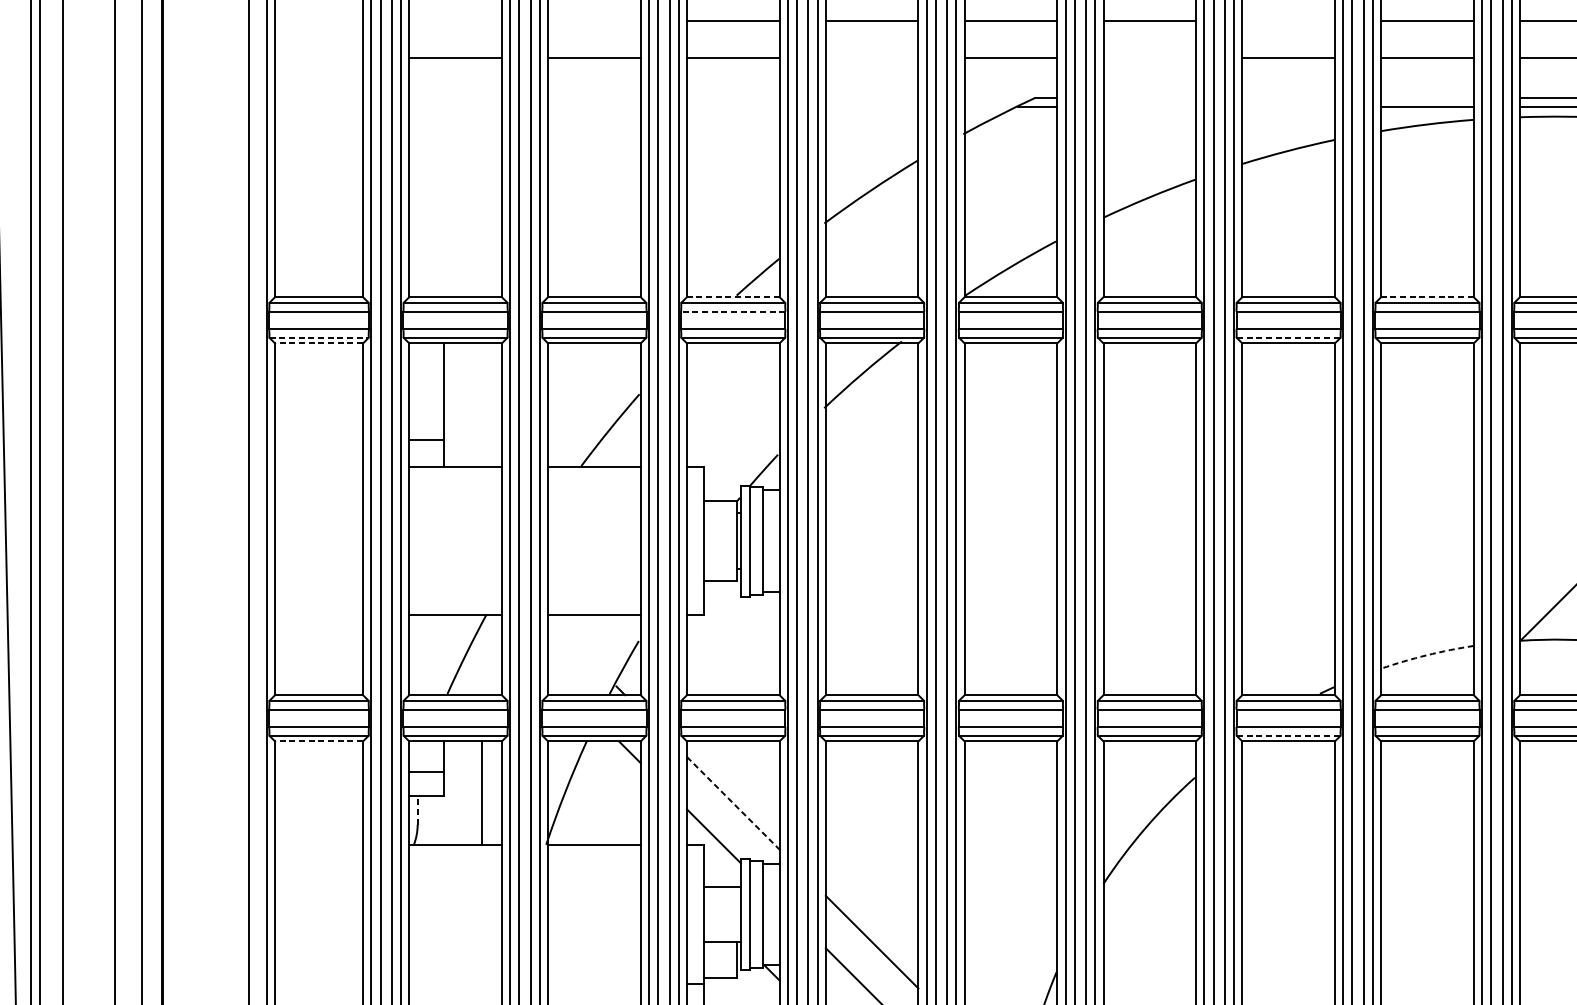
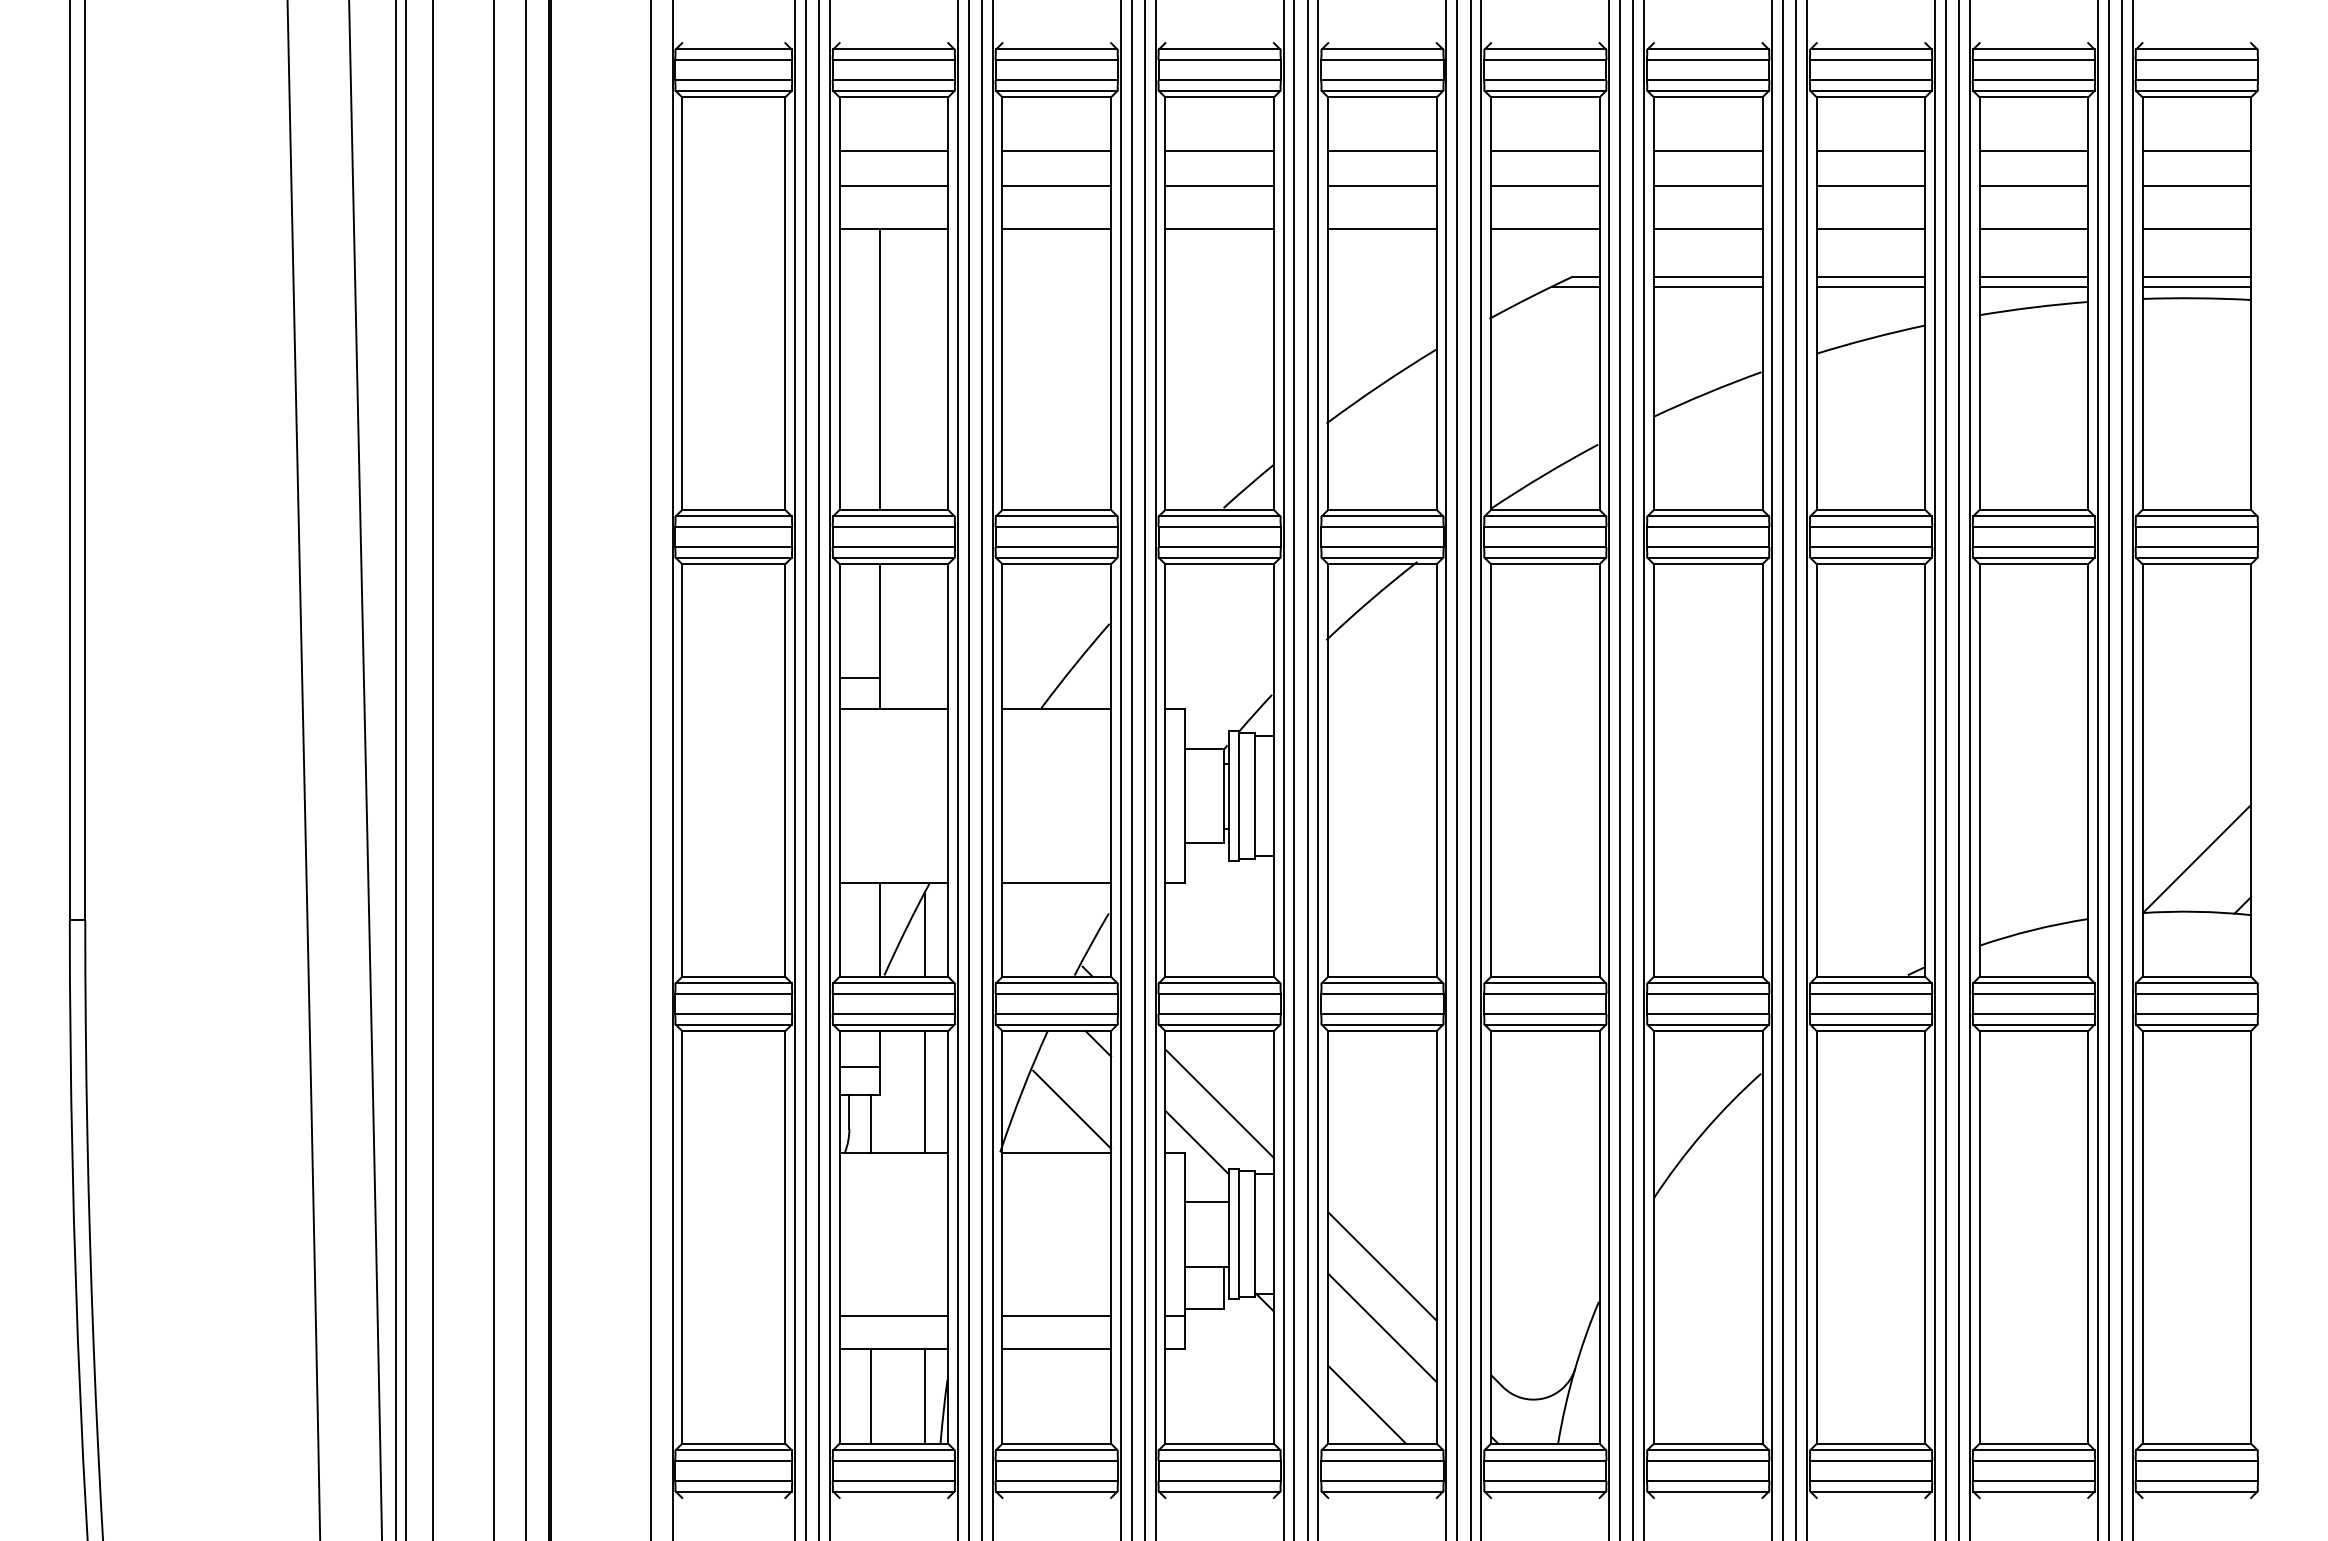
line: (455, 20) -> (893, 185), added
line: (594, 20) -> (1056, 185), added
line: (1288, 20) -> (1870, 185), added
line: (872, 58) -> (1382, 229), added
line: (1149, 58) -> (1707, 229), added
line: (1149, 98) -> (1707, 276), added
line: (1288, 98) -> (1870, 276), added
line: (1427, 98) -> (2033, 276), added
line: (1149, 107) -> (1707, 287), added
line: (1288, 107) -> (1870, 287), added
line: (443, 177) -> (879, 369), added
line: (733, 296) -> (1219, 509), dashed -> solid
line: (1427, 296) -> (2033, 509), dashed -> solid
line: (733, 312) -> (1219, 527), dashed -> solid
line: (318, 337) -> (733, 557), dashed -> solid
line: (1289, 337) -> (1871, 557), dashed -> solid
line: (318, 343) -> (733, 564), dashed -> solid
line: (443, 654) -> (879, 929), added
arc: (1427, 655) -> (2033, 930), dashed -> solid
line: (482, 658) -> (925, 933), added
line: (1289, 735) -> (1871, 1024), dashed -> solid
line: (318, 741) -> (733, 1031), dashed -> solid
line: (733, 803) -> (1219, 1103), dashed -> solid
line: (607, 808) -> (1072, 1109), added
line: (417, 810) -> (849, 1112), dashed -> solid
line: (436, 820) -> (871, 1123), added
line: (455, 983) -> (893, 1315), added
line: (594, 983) -> (1056, 1315), added

